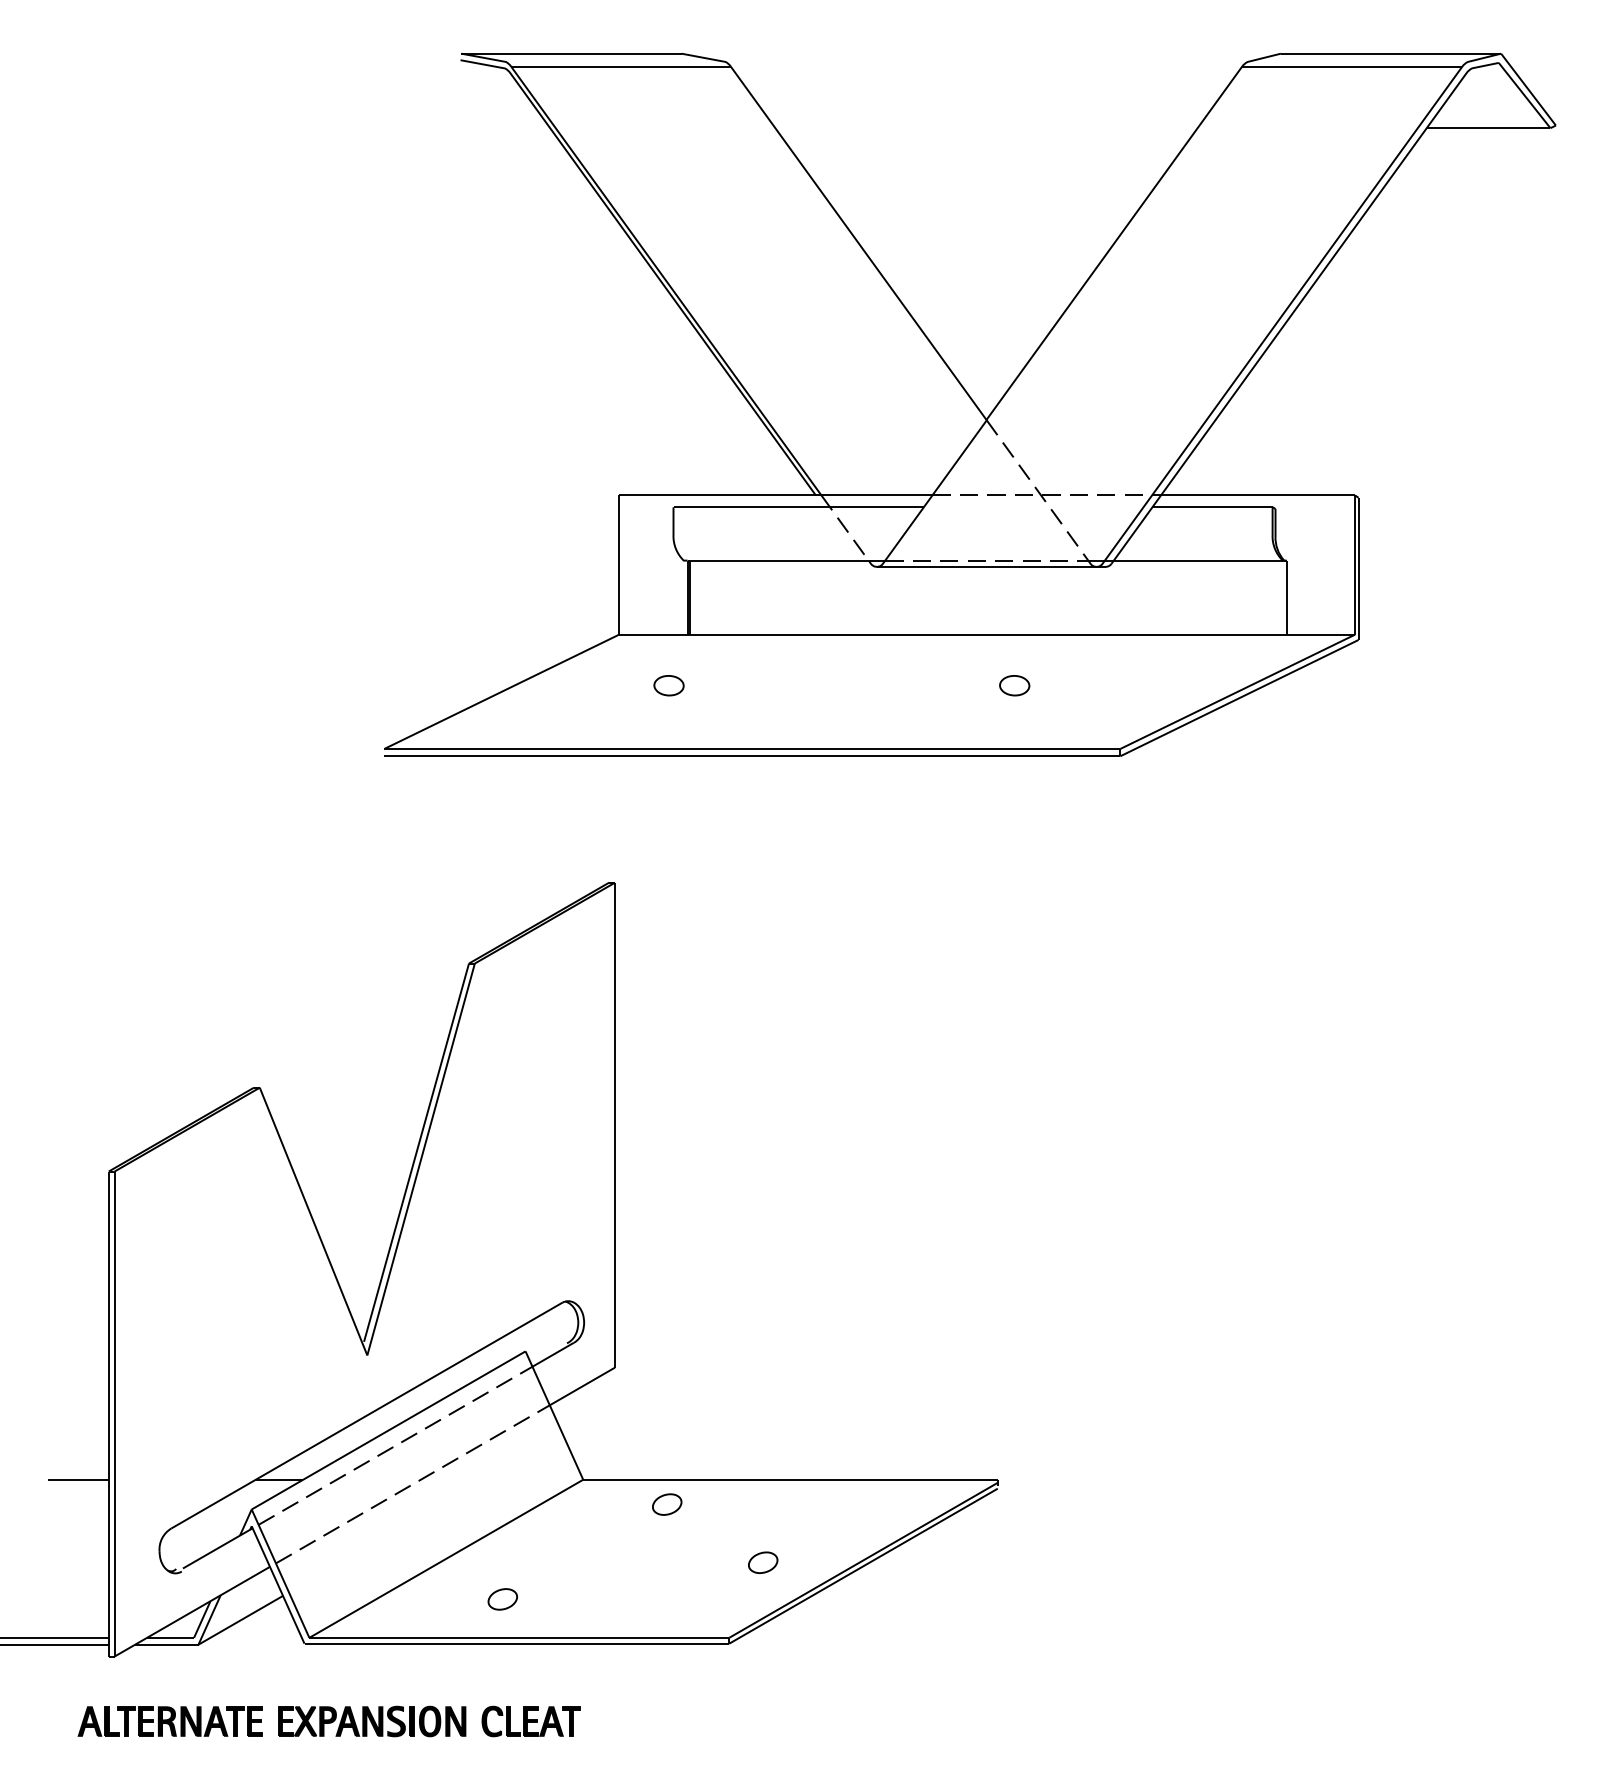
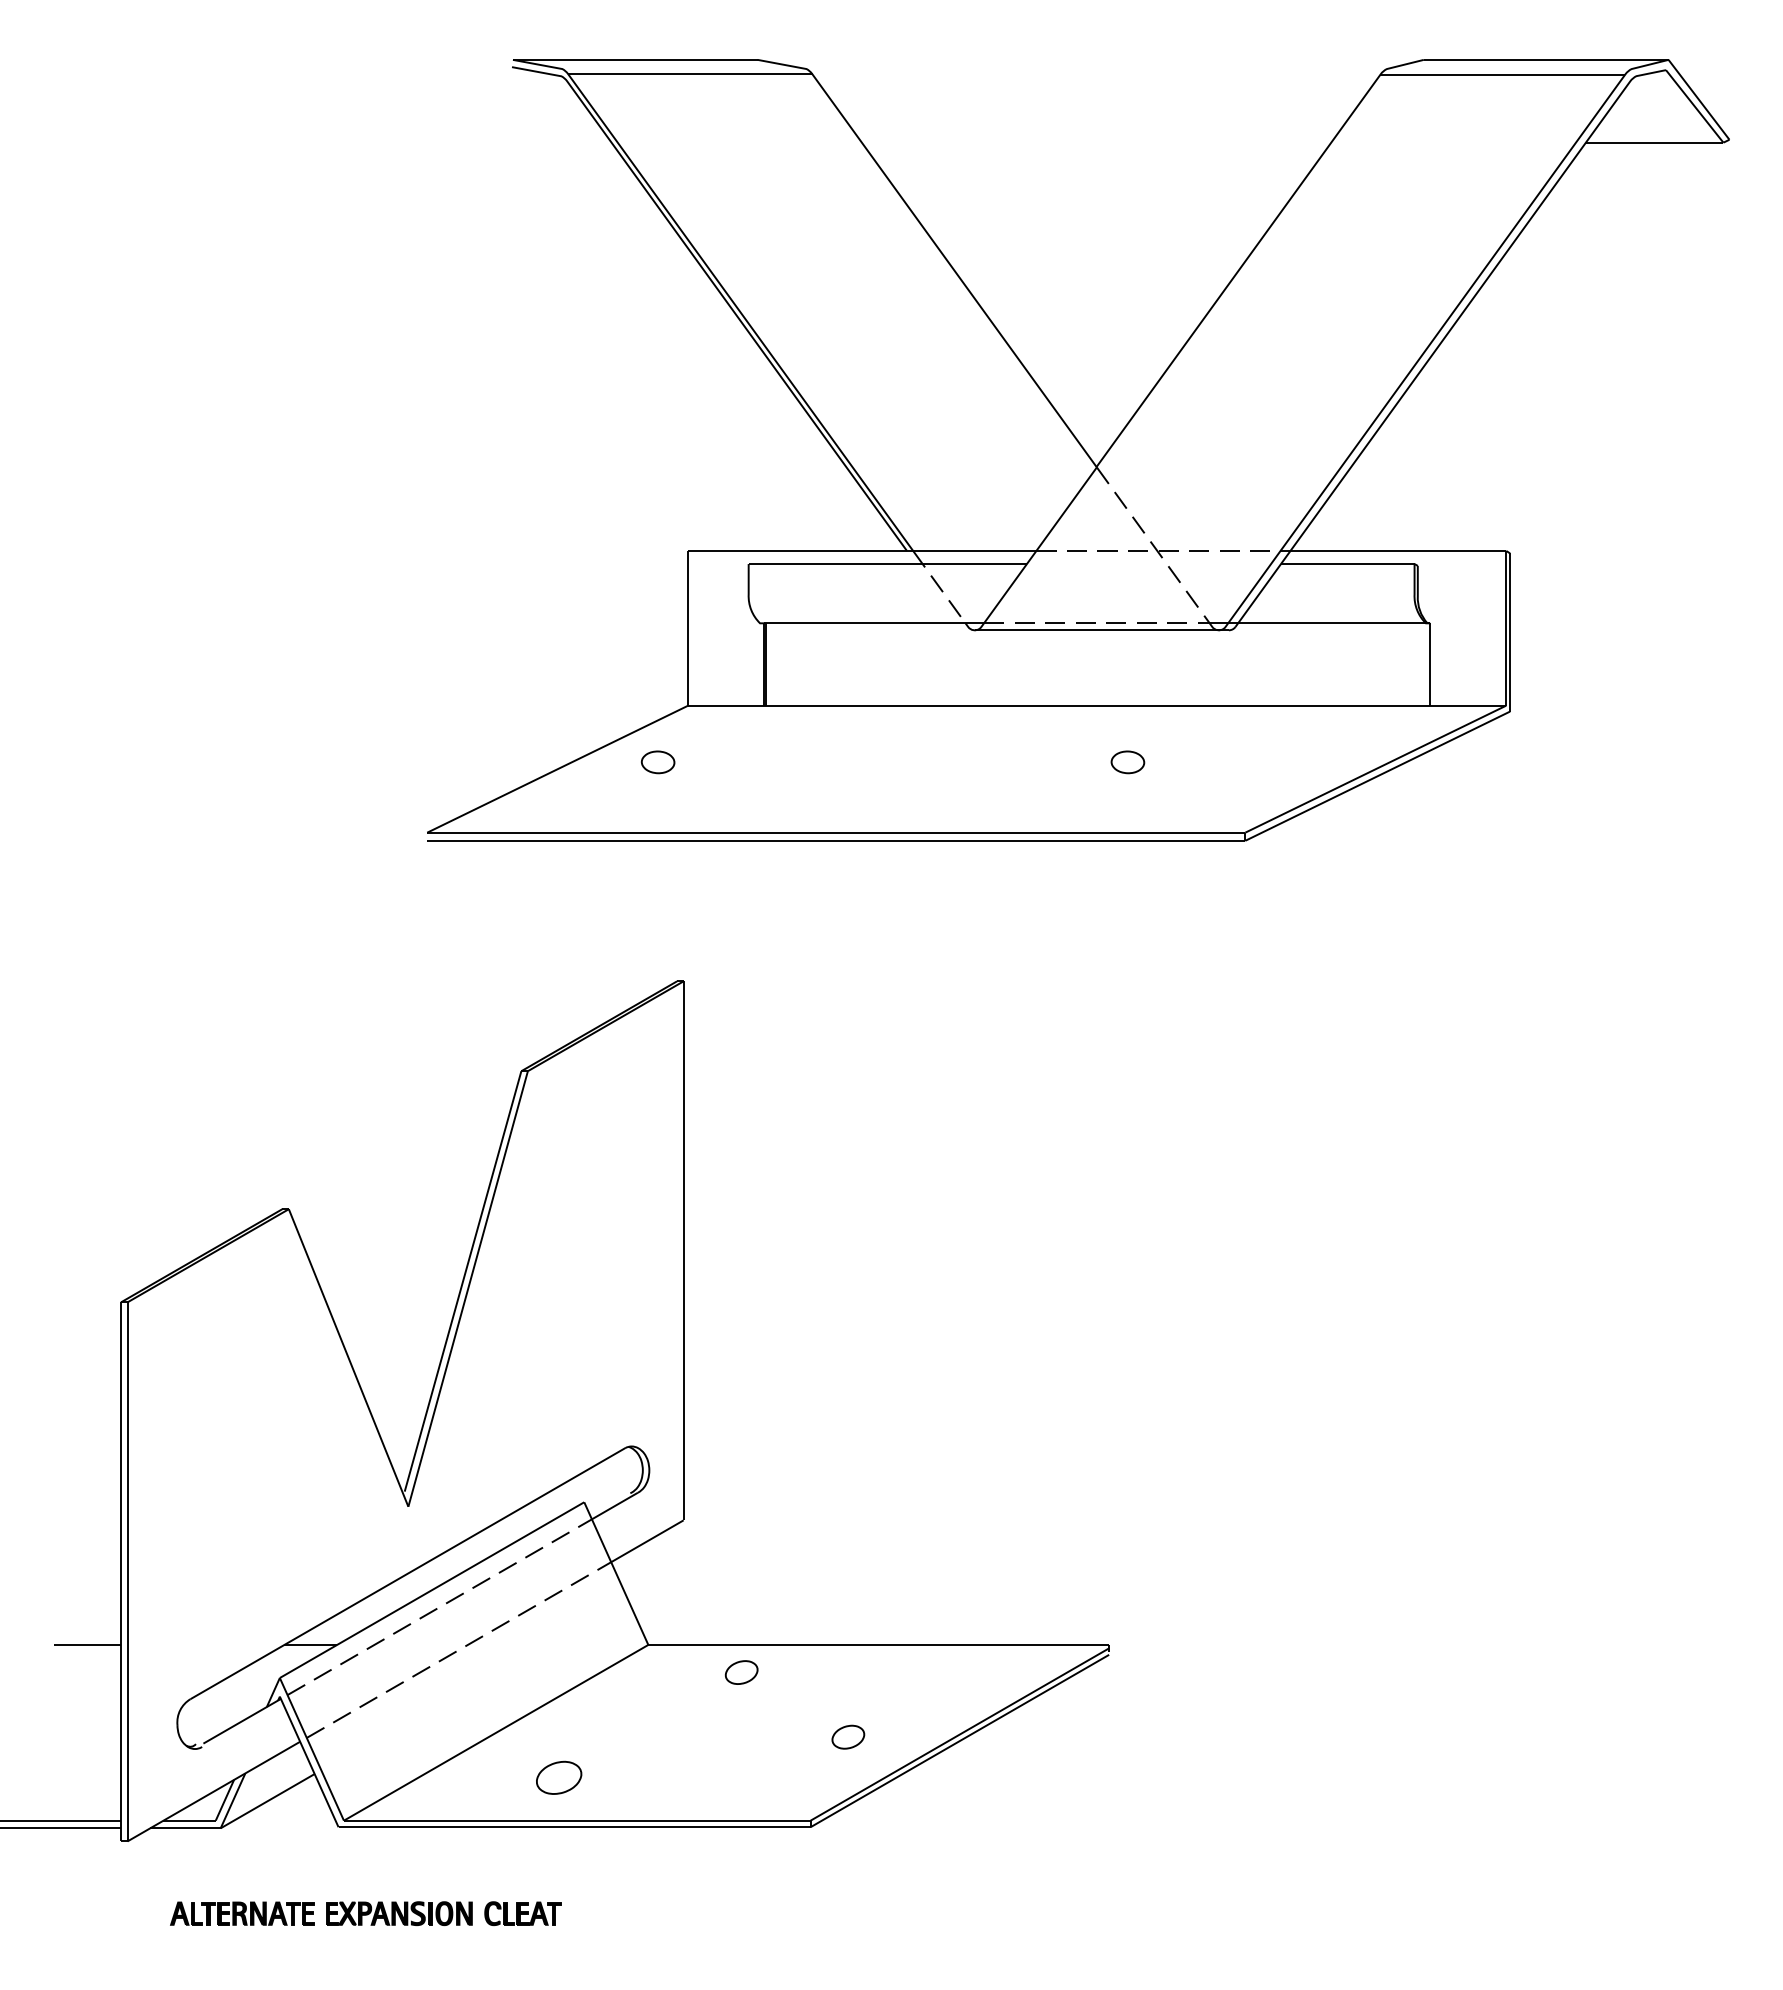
part: (668, 685) -> (657, 762), moved
part: (502, 1599) -> (558, 1778), size x1.4
part: (328, 1721) -> (365, 1913), size x0.7

